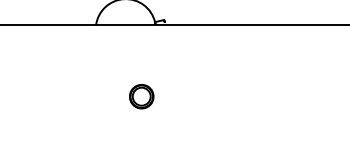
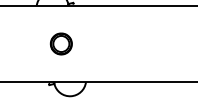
part: (140, 95) -> (60, 43), size x1.67

